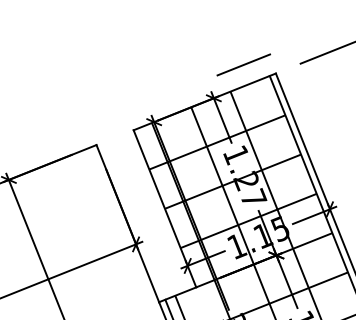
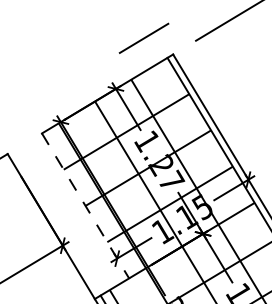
line: (243, 64) -> (143, 38), moved
line: (164, 208) -> (85, 205), solid -> dashed

